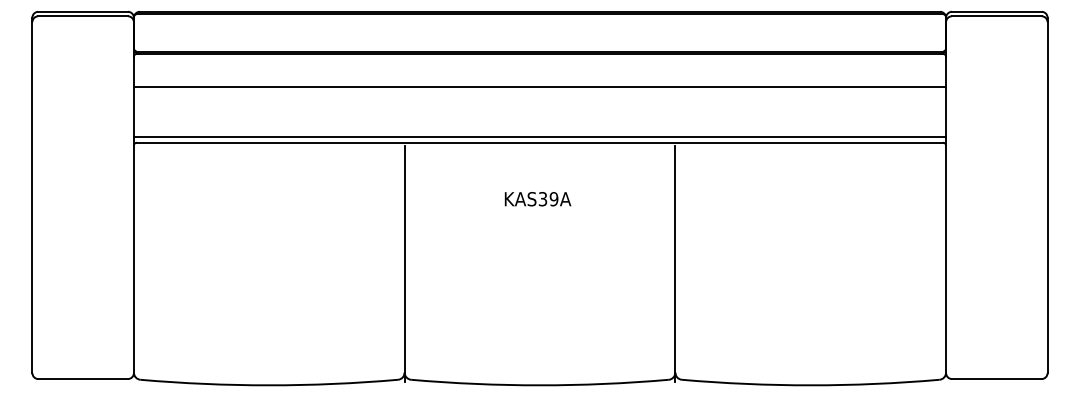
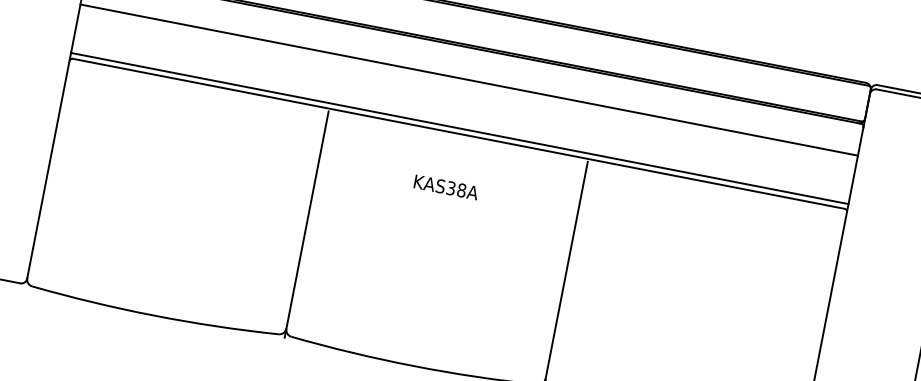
text: (553, 199) -> (461, 190), KAS39A -> KAS38A

